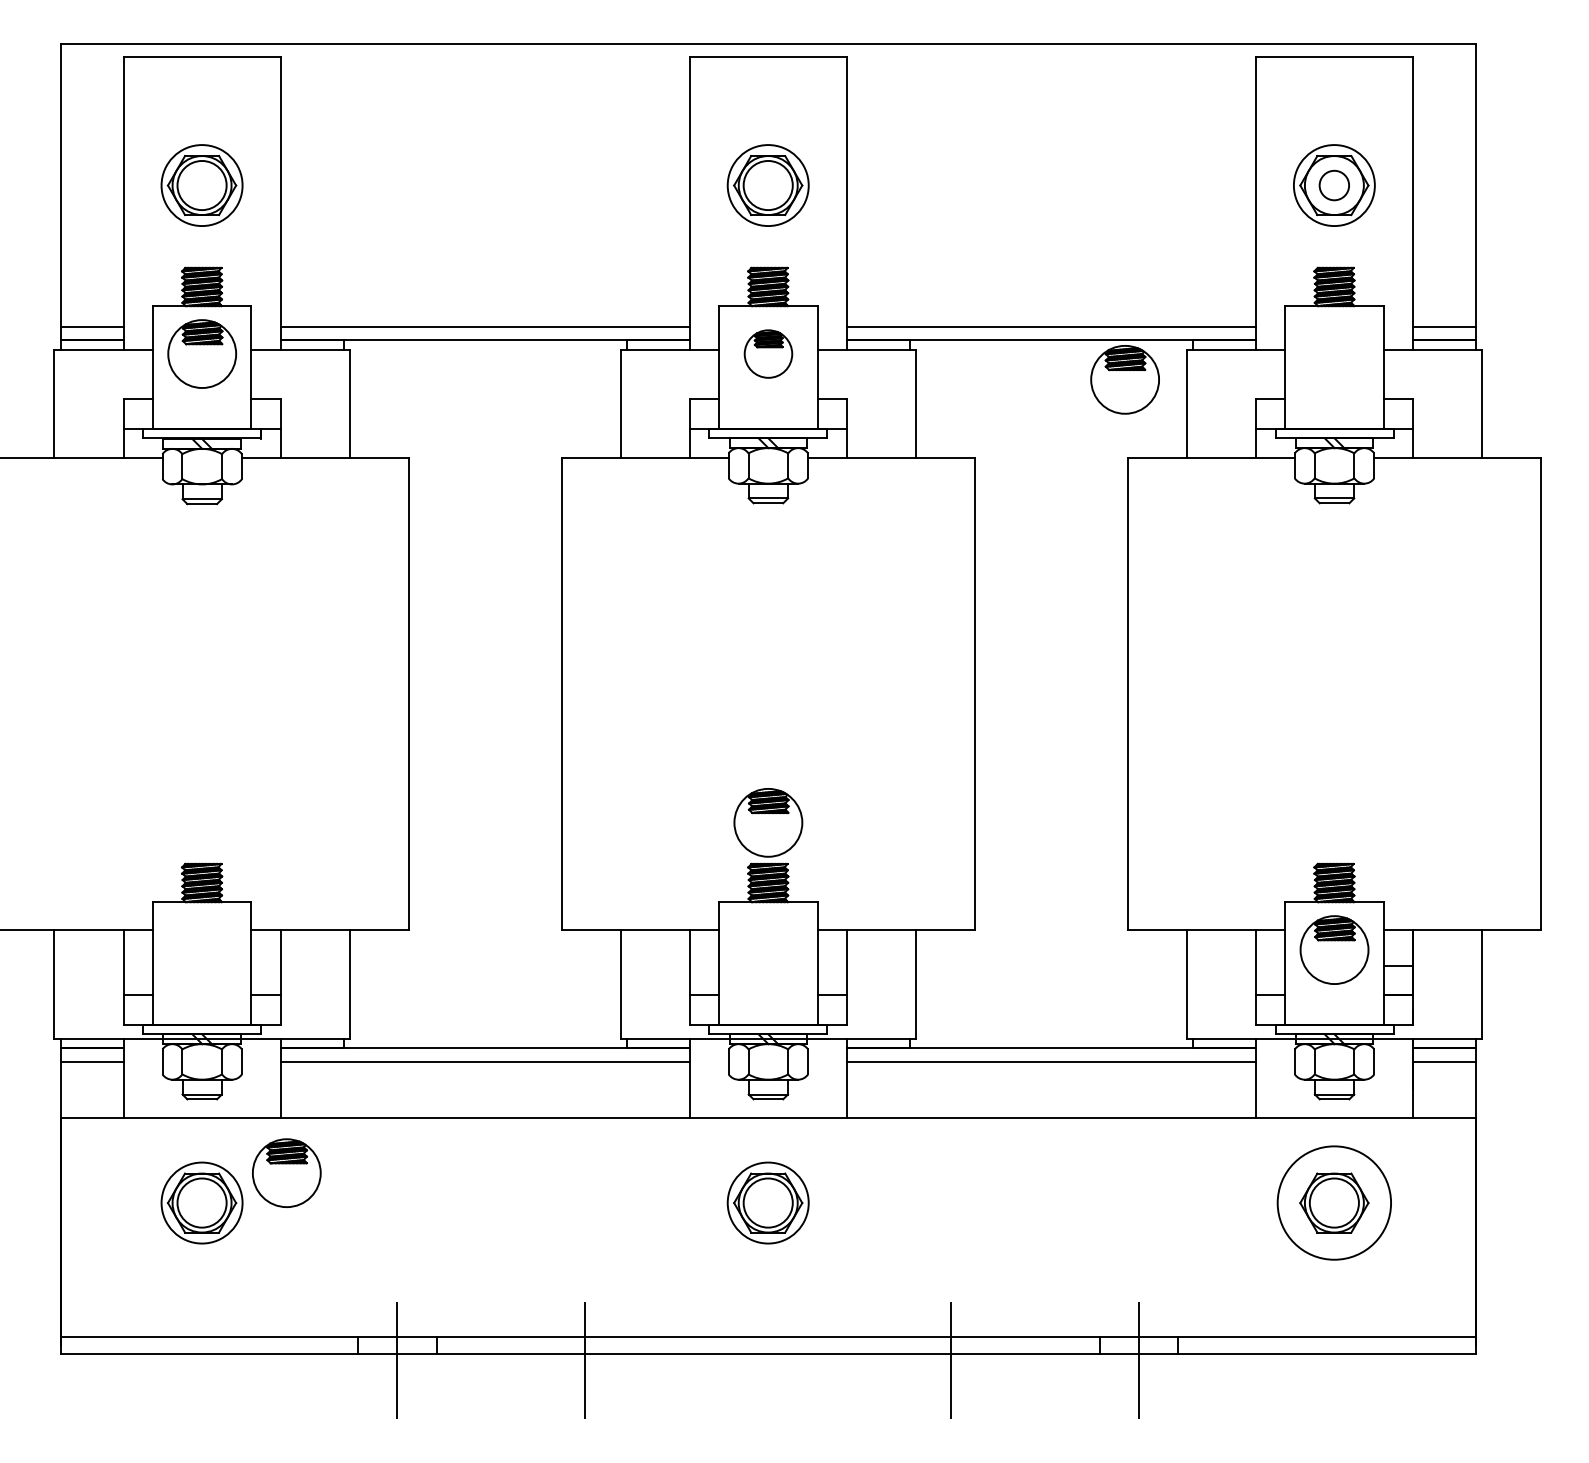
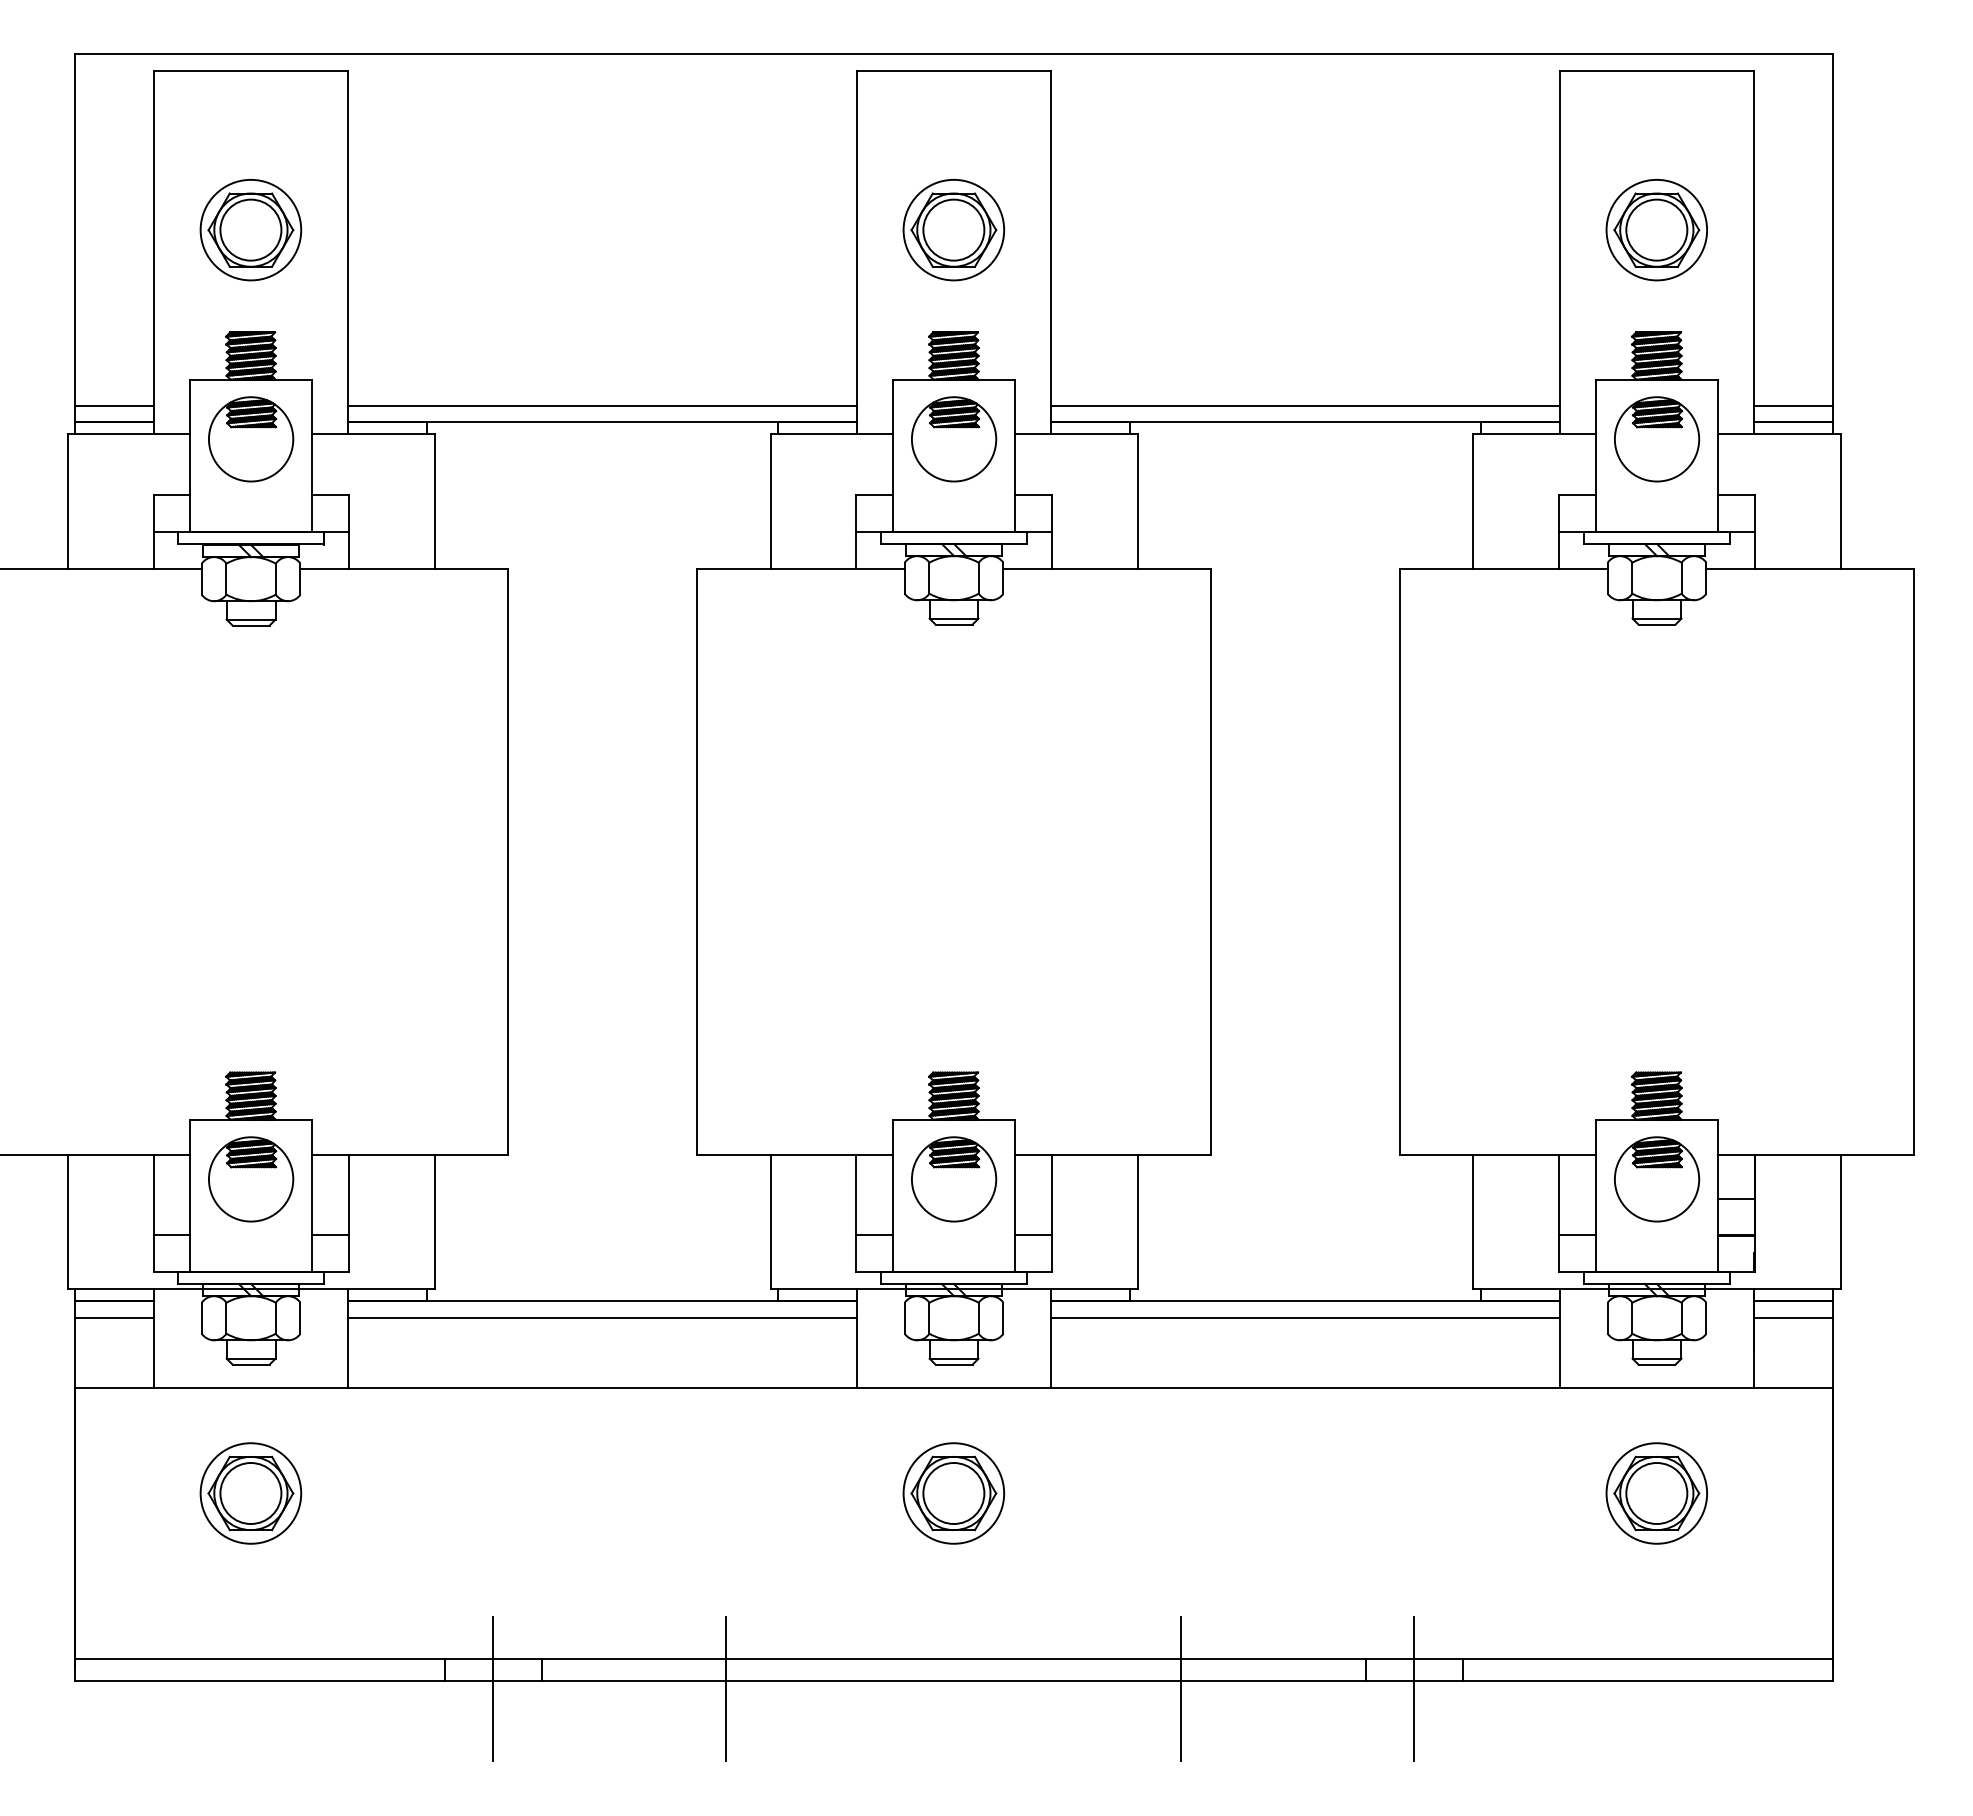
circle: (1334, 185) -> (1656, 229), size x1.67
part: (768, 354) -> (954, 439), size x1.43
part: (1125, 379) -> (1657, 439), moved
part: (768, 822) -> (954, 1179), moved
part: (287, 1173) -> (251, 1179), moved
circle: (1334, 1203) -> (1656, 1493), size x0.71

